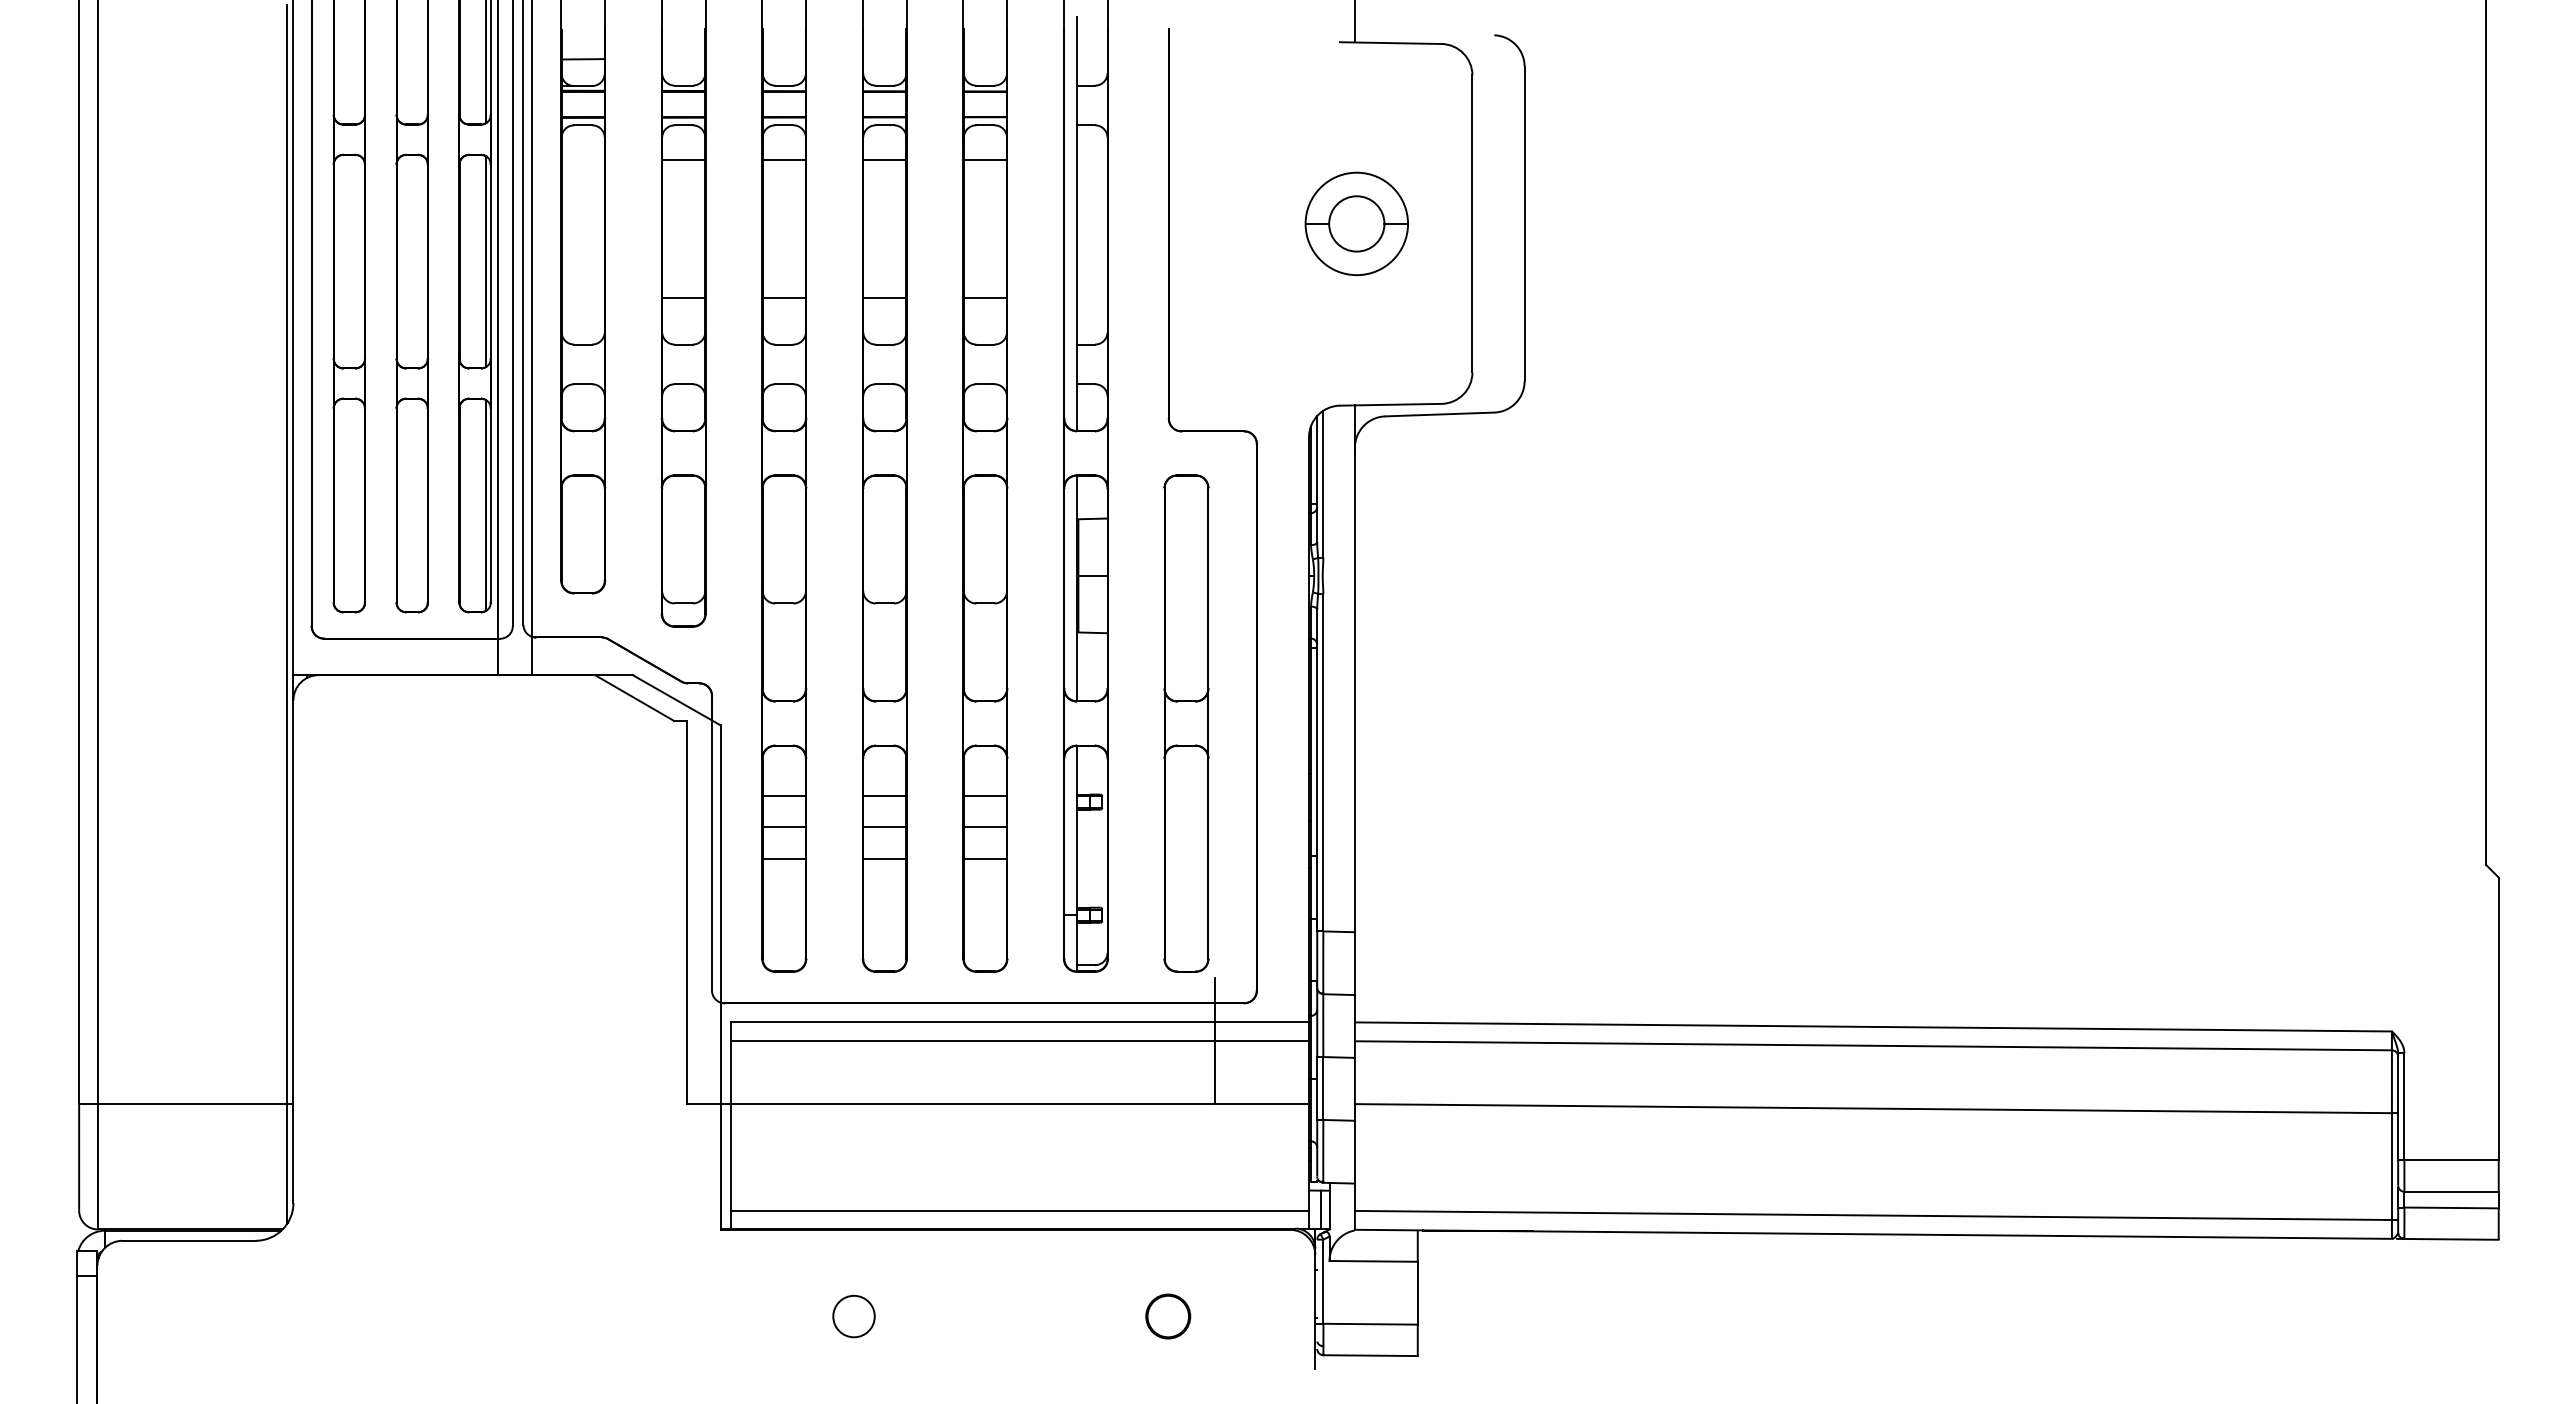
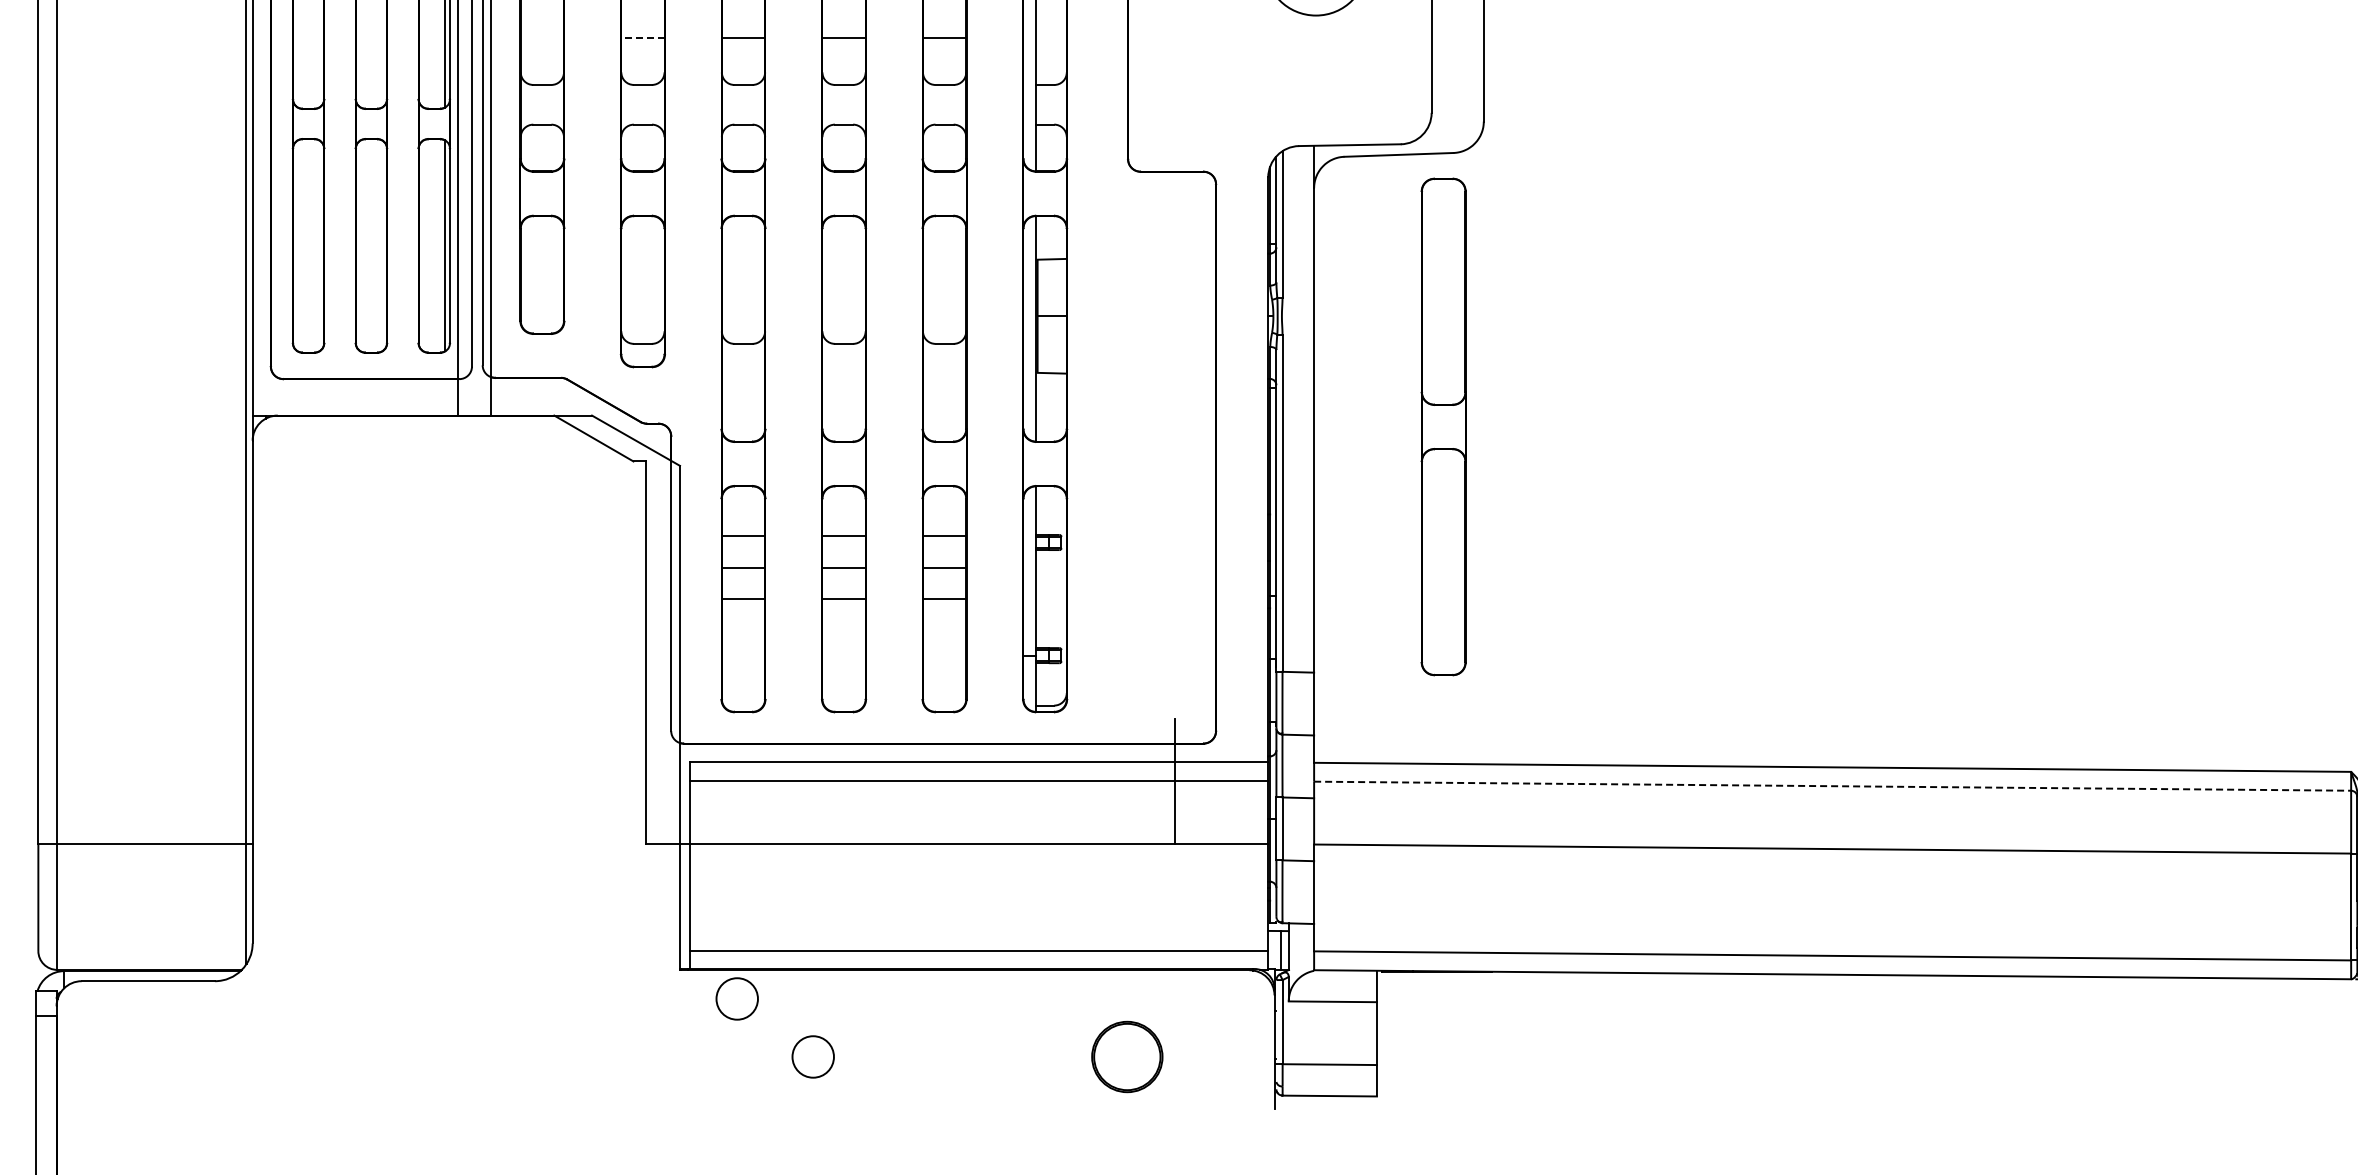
line: (683, 297) -> (642, 37), solid -> dashed
part: (1186, 723) -> (1443, 426), moved
line: (1873, 1045) -> (1832, 785), solid -> dashed
circle: (777, 1258) -> (736, 998), added
part: (1168, 1316) -> (1127, 1056), size x1.6

